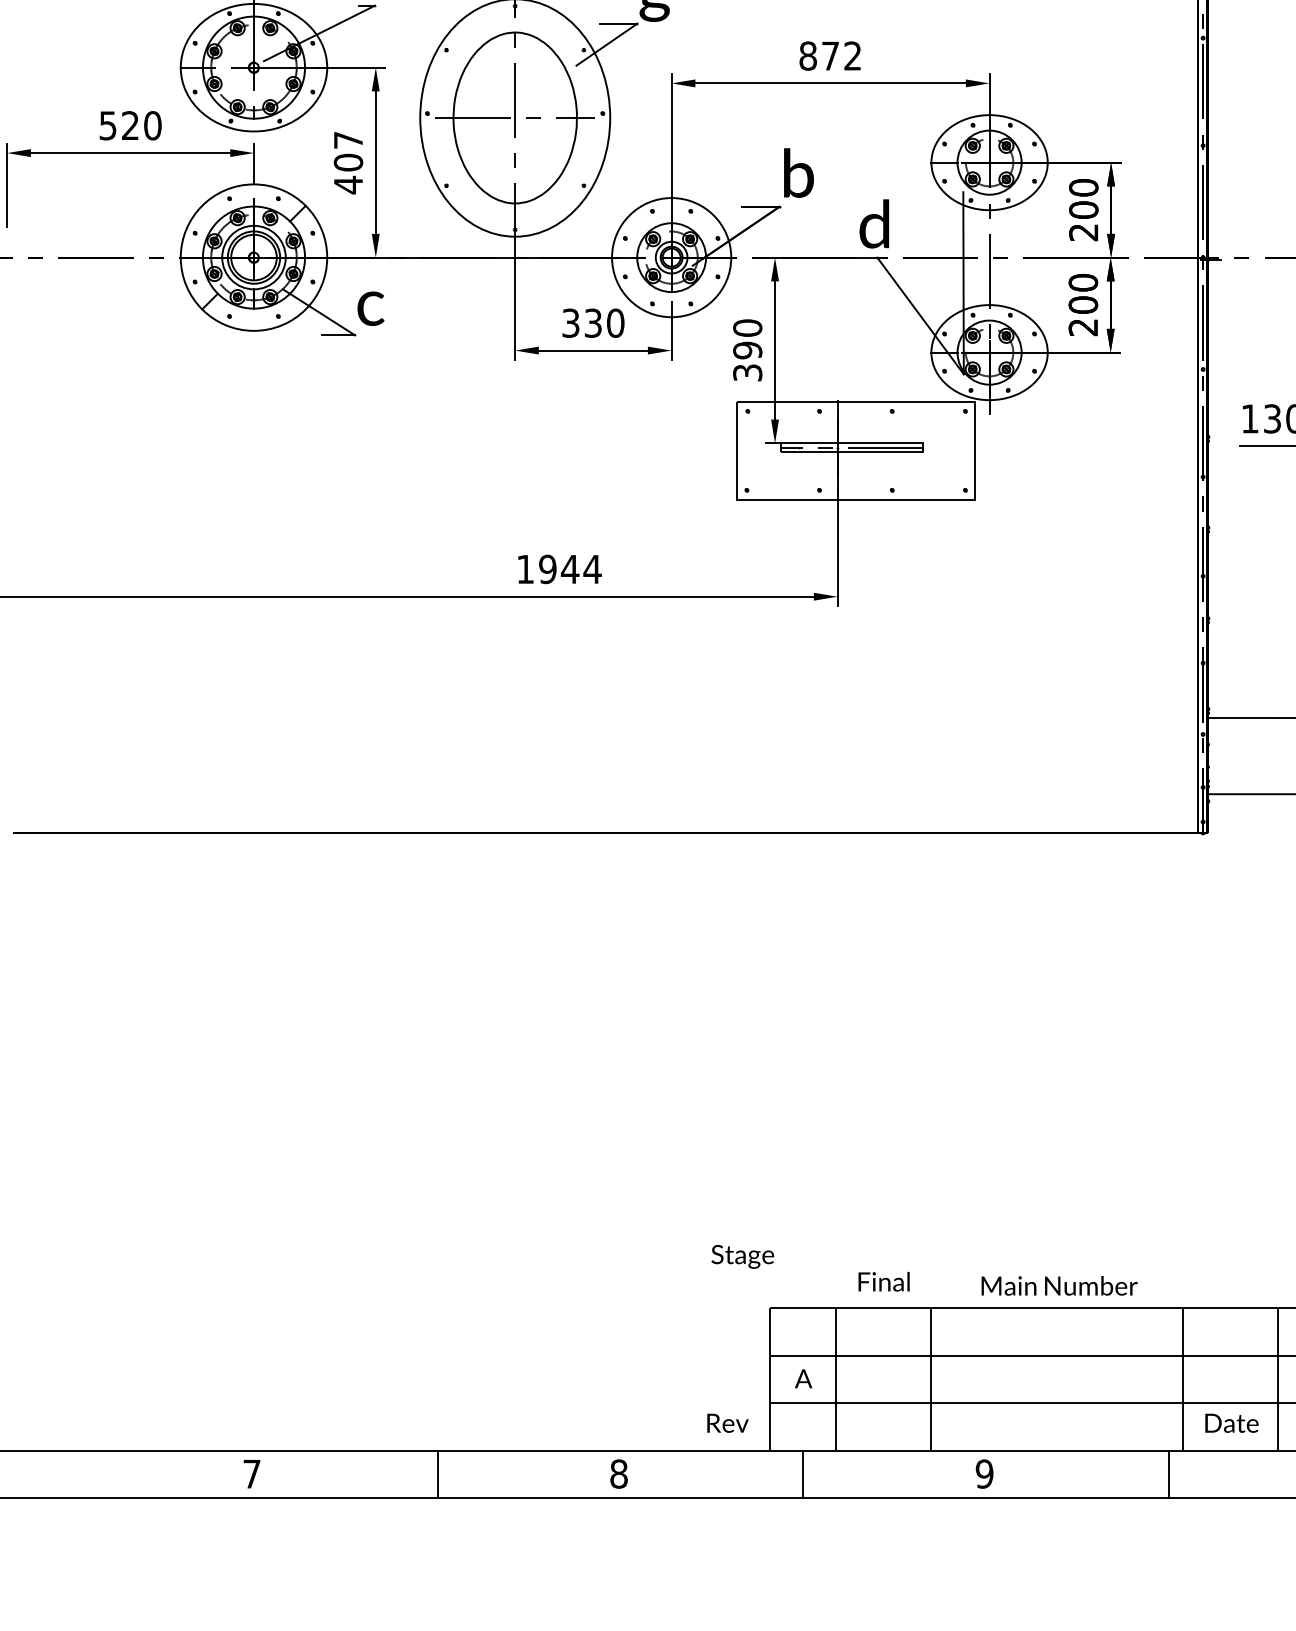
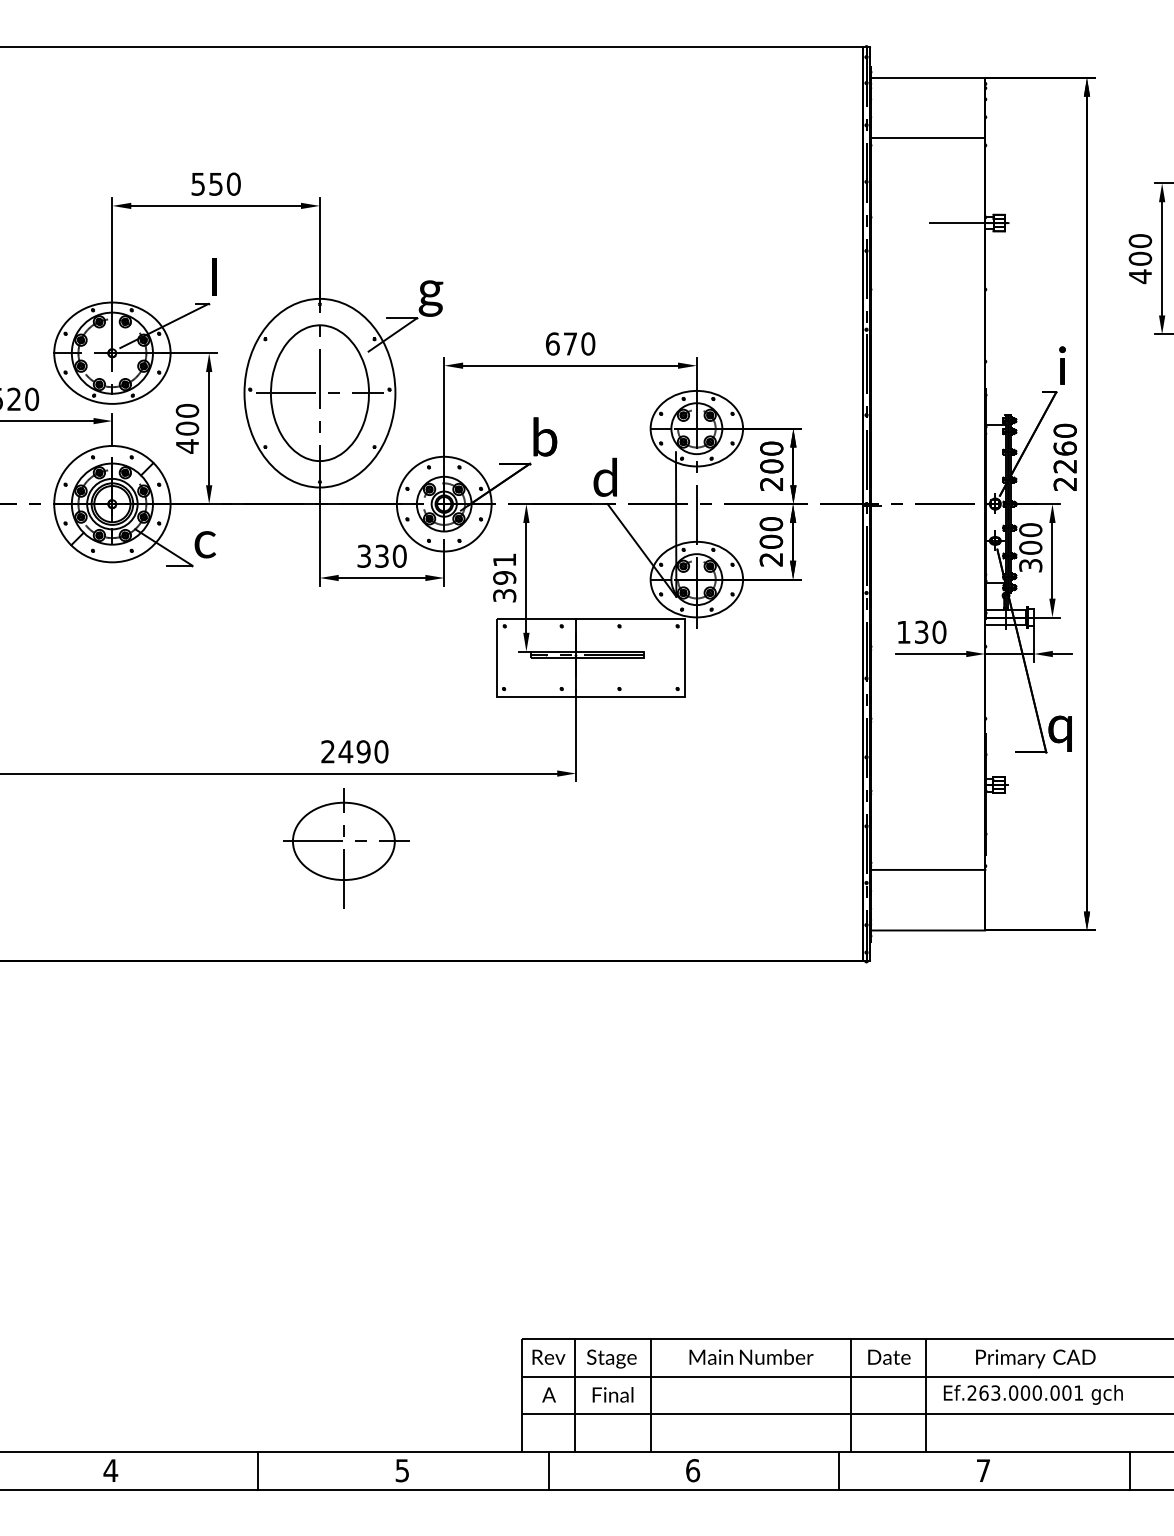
text: (830, 55) -> (570, 343), 872 -> 670
text: (348, 139) -> (187, 410), 407 -> 400
text: (747, 328) -> (504, 560), 390 -> 391
text: (558, 568) -> (354, 751), 1944 -> 2490
part: (548, 691) -> (346, 848), added
text: (742, 1256) -> (611, 1358), moved
text: (883, 1281) -> (612, 1394), moved
text: (1059, 1285) -> (751, 1356), moved
text: (727, 1422) -> (548, 1356), moved
text: (1232, 1422) -> (889, 1356), moved
text: (251, 1473) -> (110, 1470), 7 -> 4
text: (619, 1473) -> (402, 1470), 8 -> 5
text: (985, 1473) -> (693, 1470), 9 -> 6

